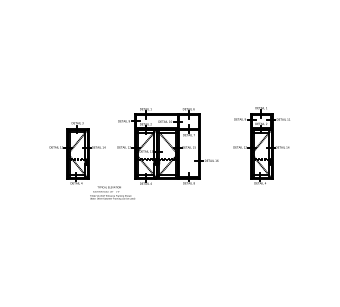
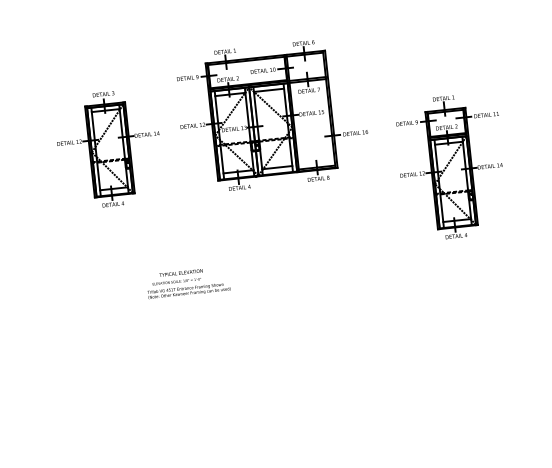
part: (167, 146) -> (272, 115), moved
part: (77, 153) -> (109, 149), moved

